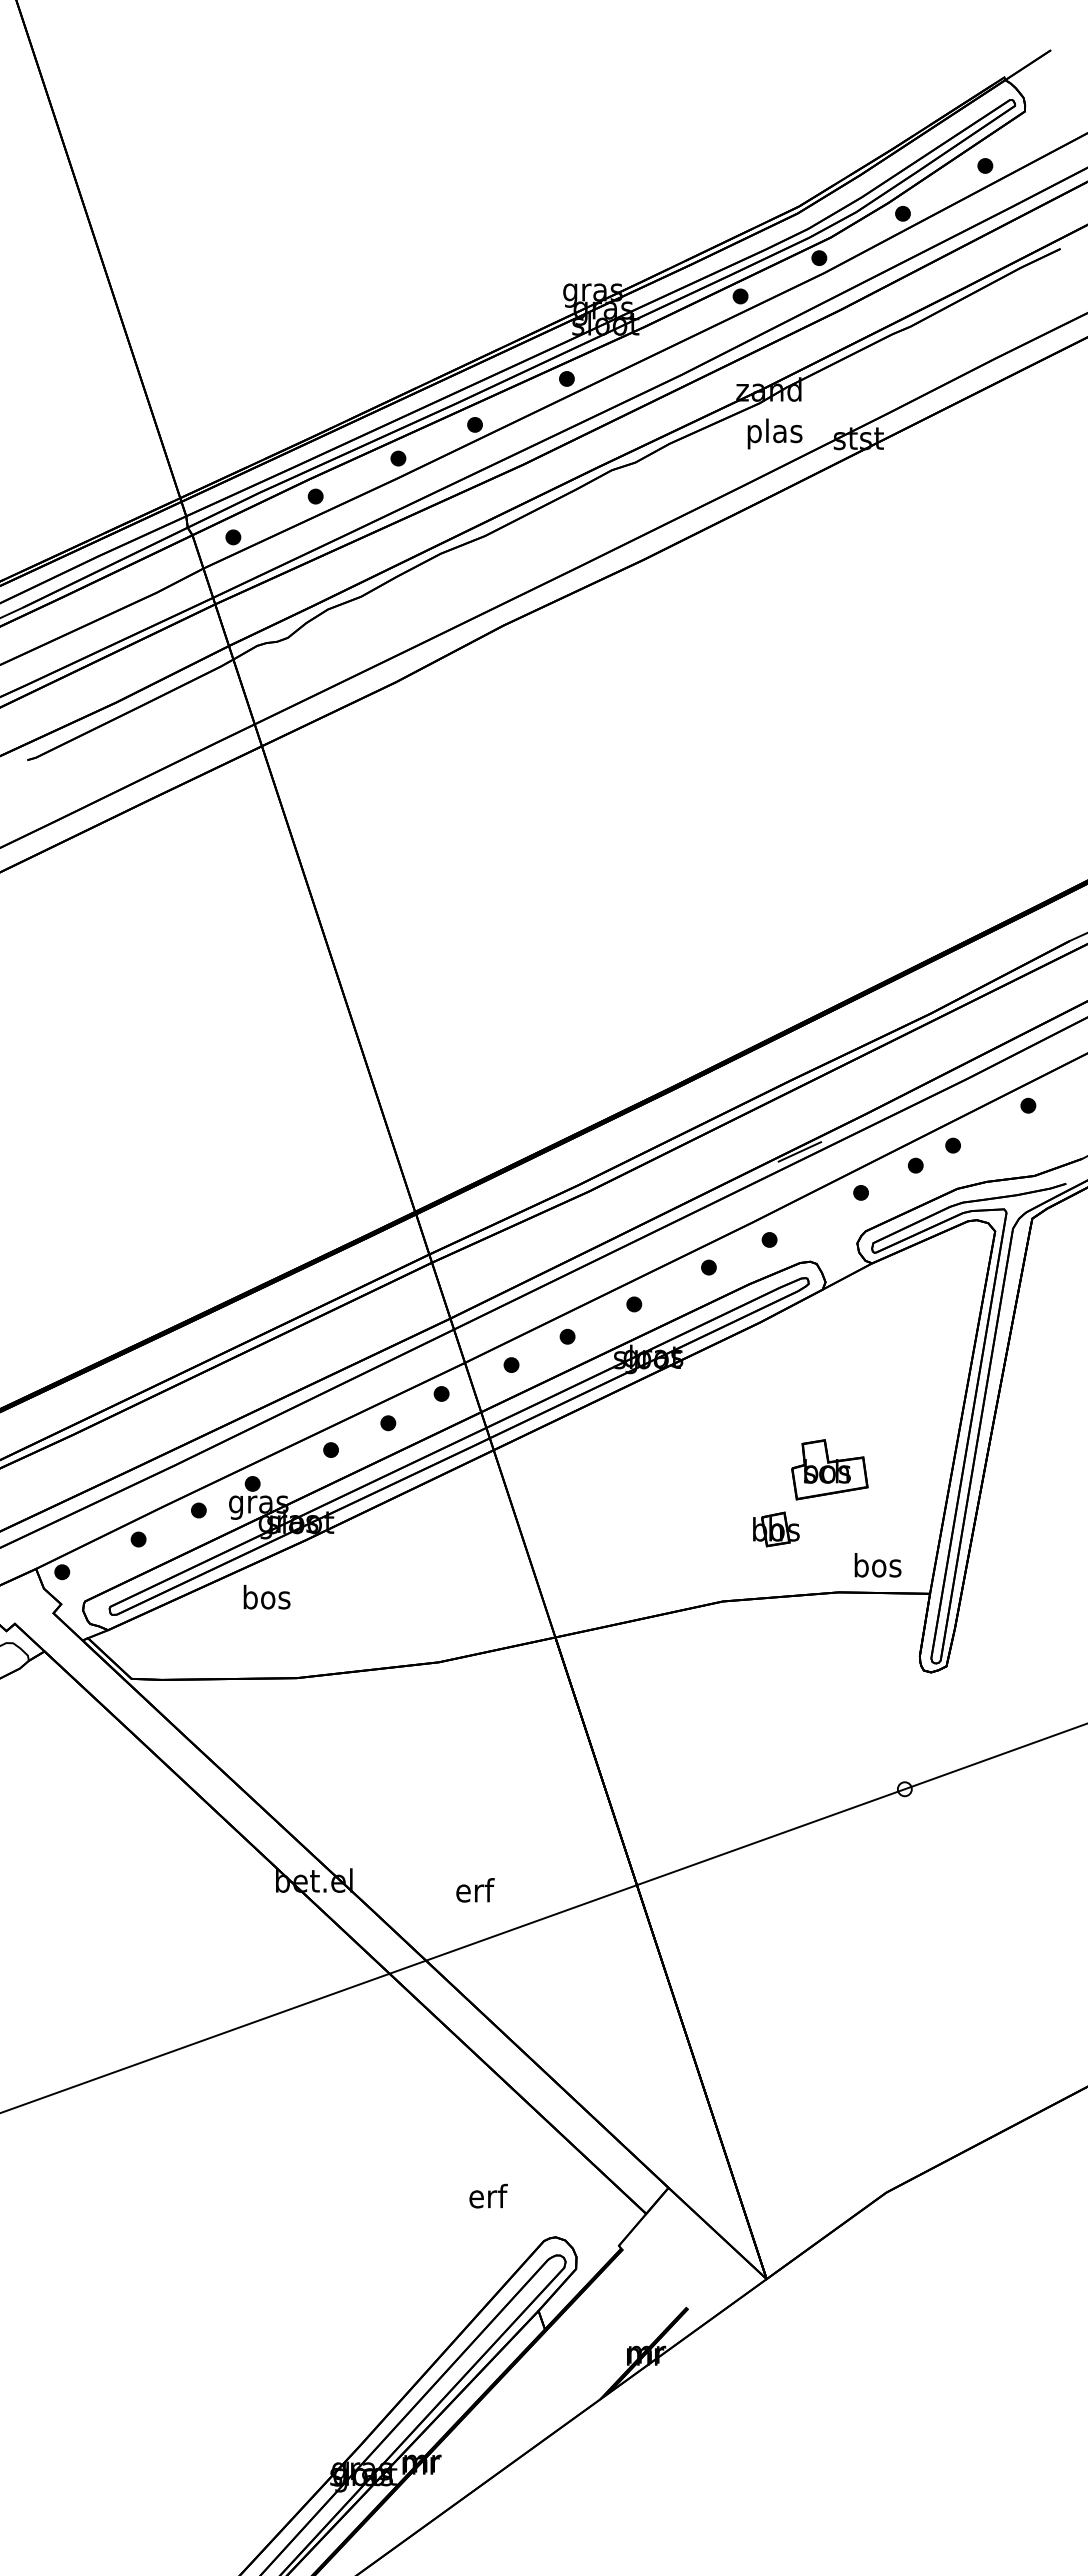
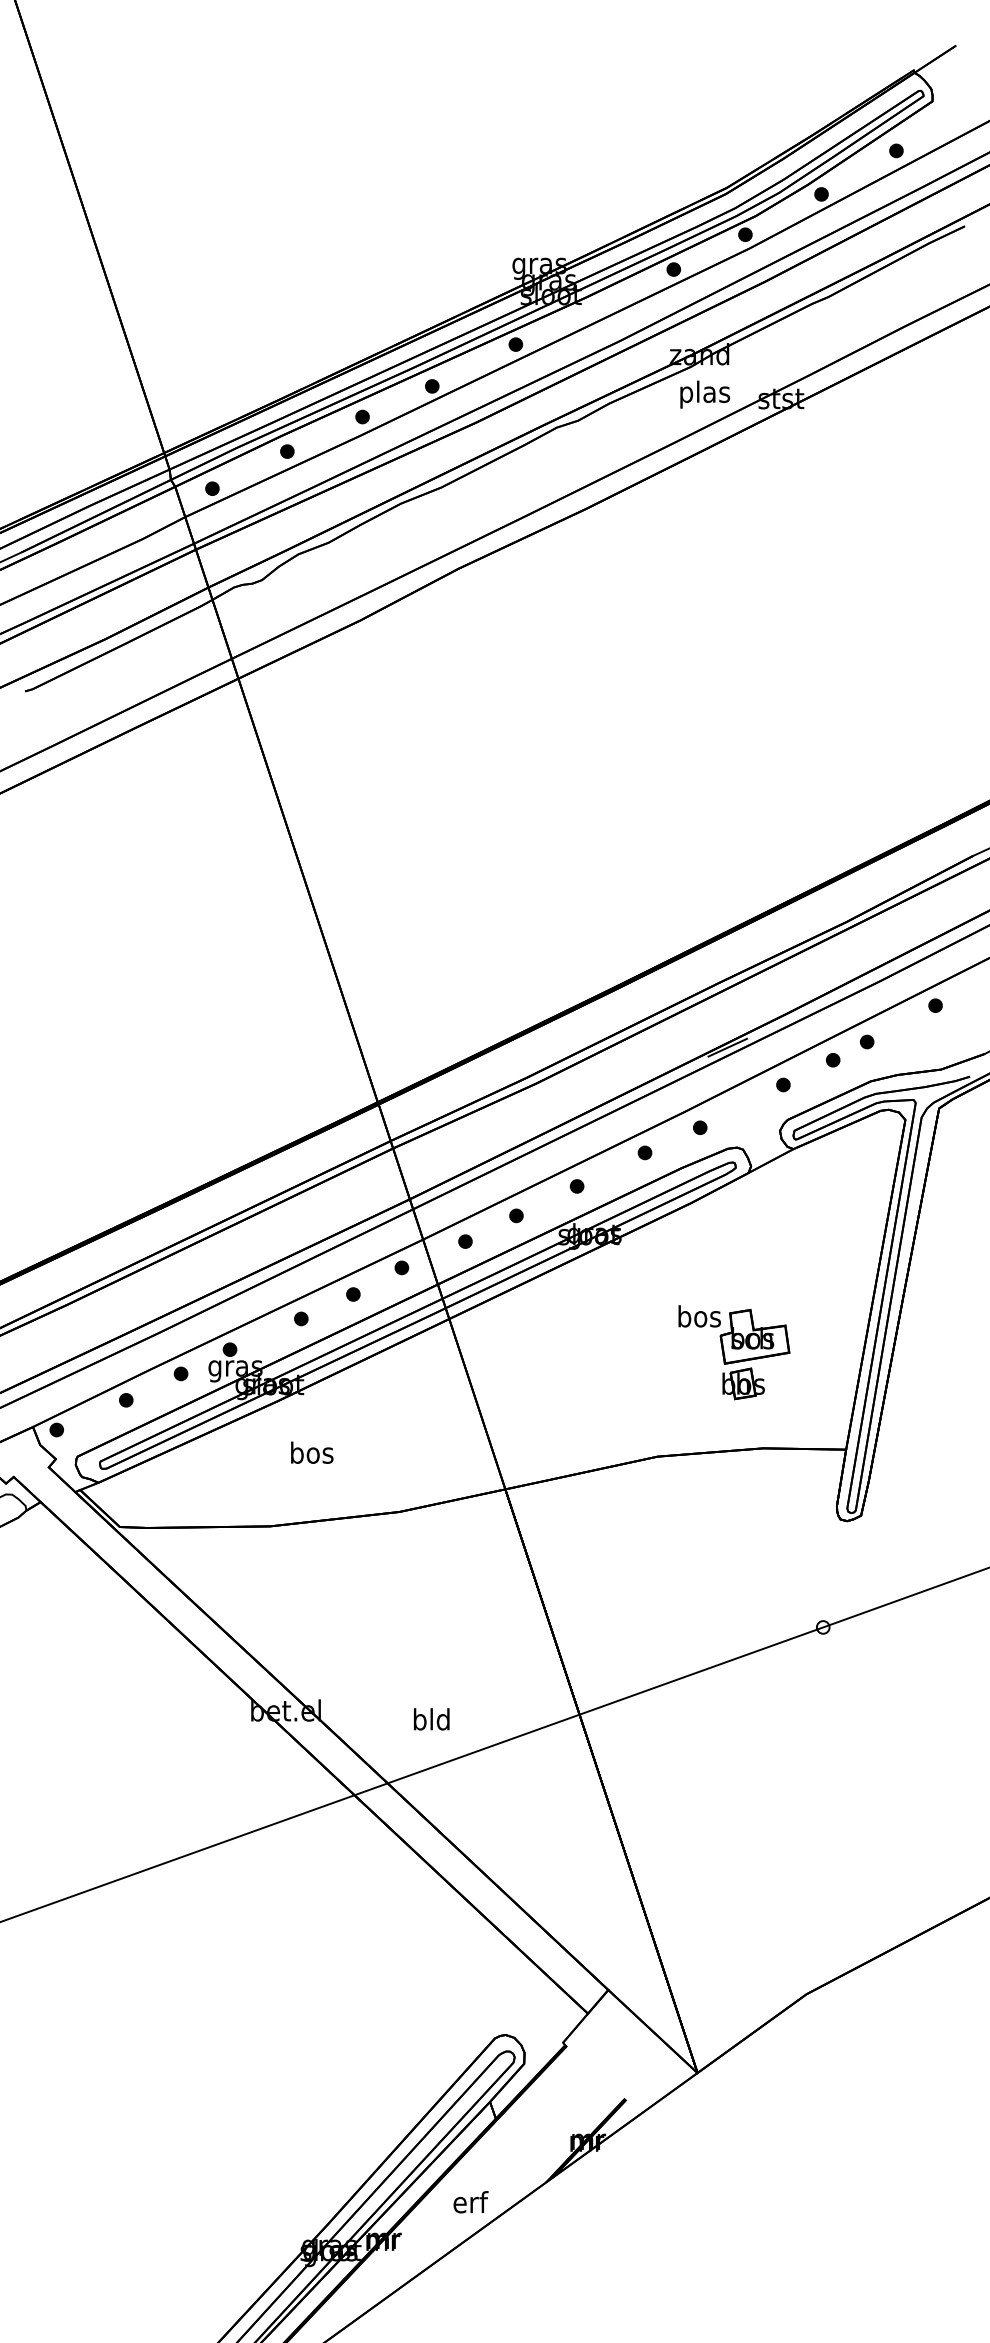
part: (776, 1529) -> (743, 1383), moved
text: (877, 1565) -> (699, 1316), moved
text: (266, 1597) -> (311, 1453), moved
text: (474, 1890) -> (431, 1719), erf -> bld
text: (488, 2195) -> (470, 2201), moved

